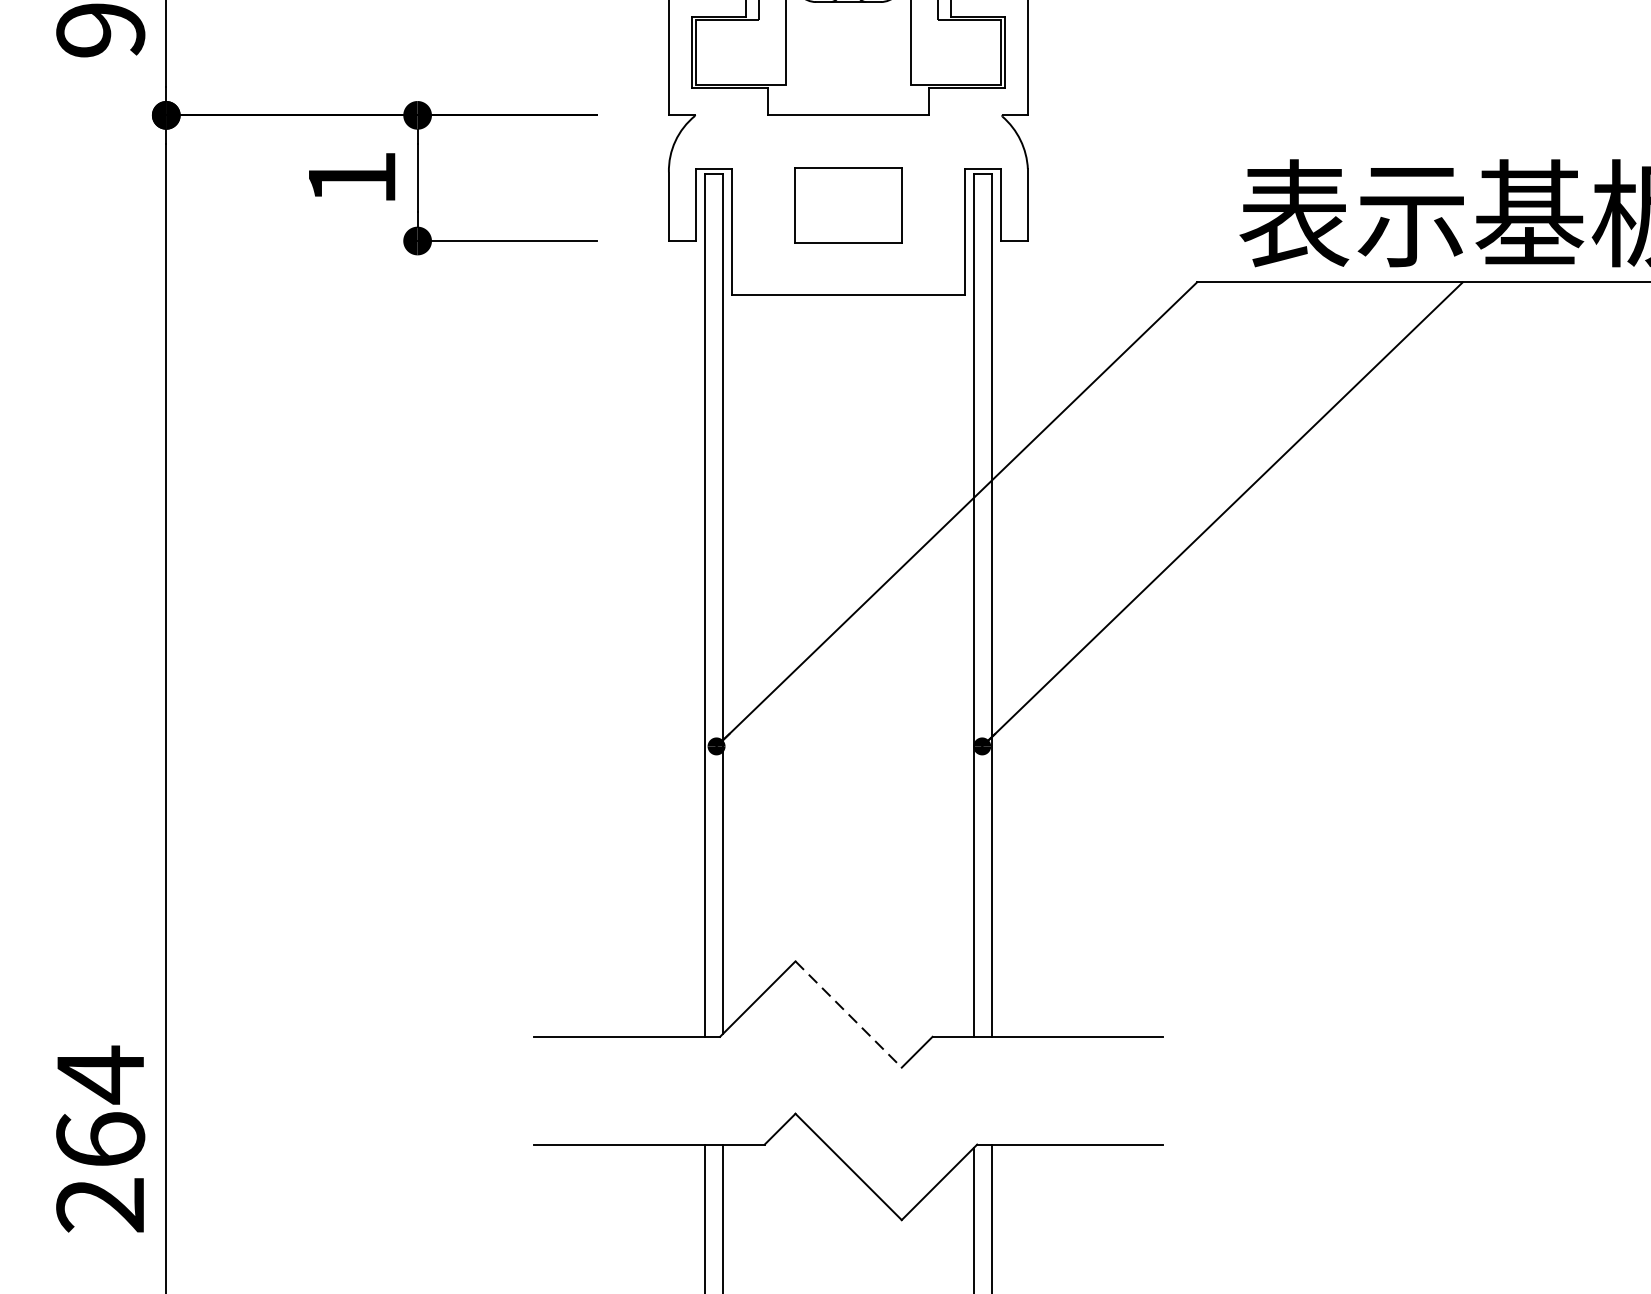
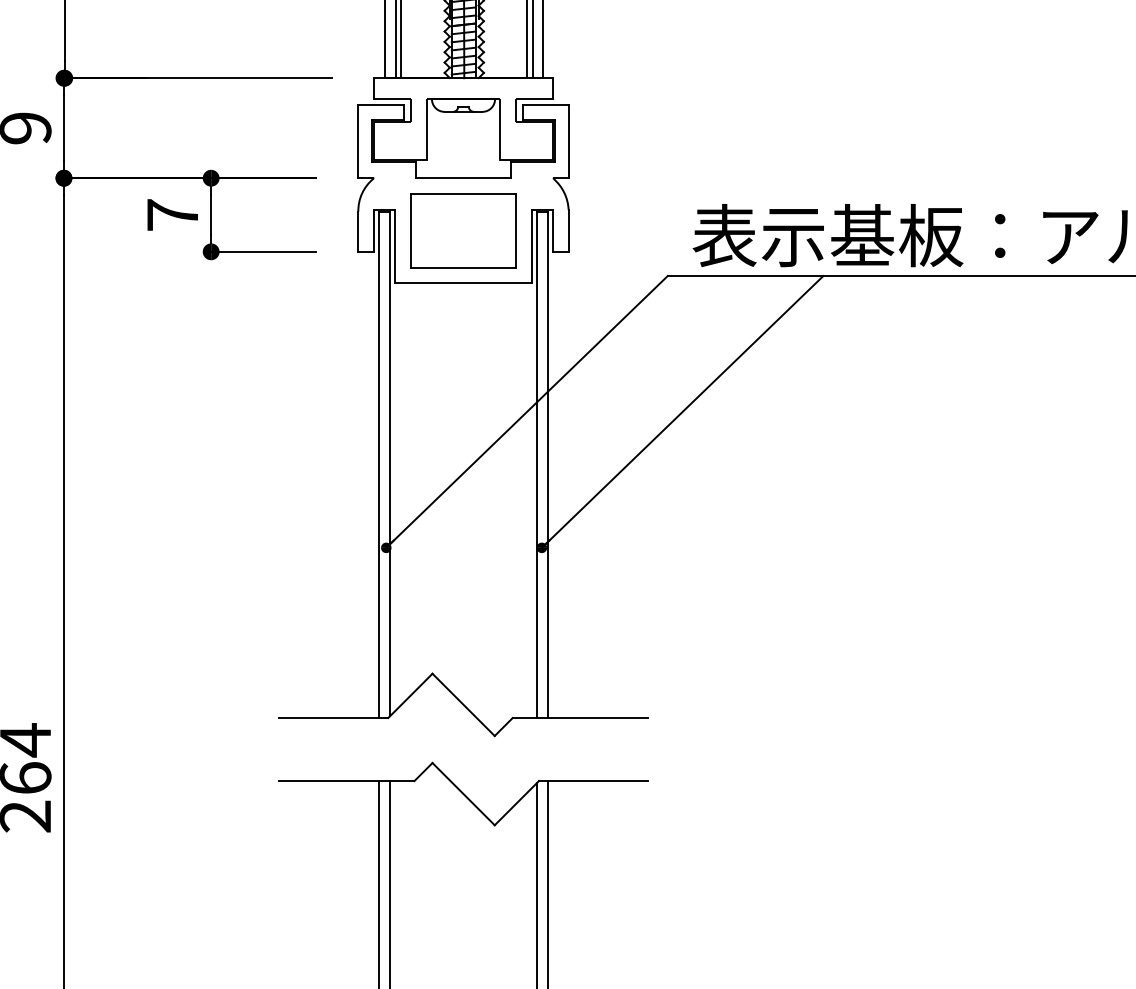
text: (351, 177) -> (172, 214), 1 -> 7
part: (848, 204) -> (463, 230), size x1.67
line: (848, 1015) -> (463, 705), dashed -> solid

